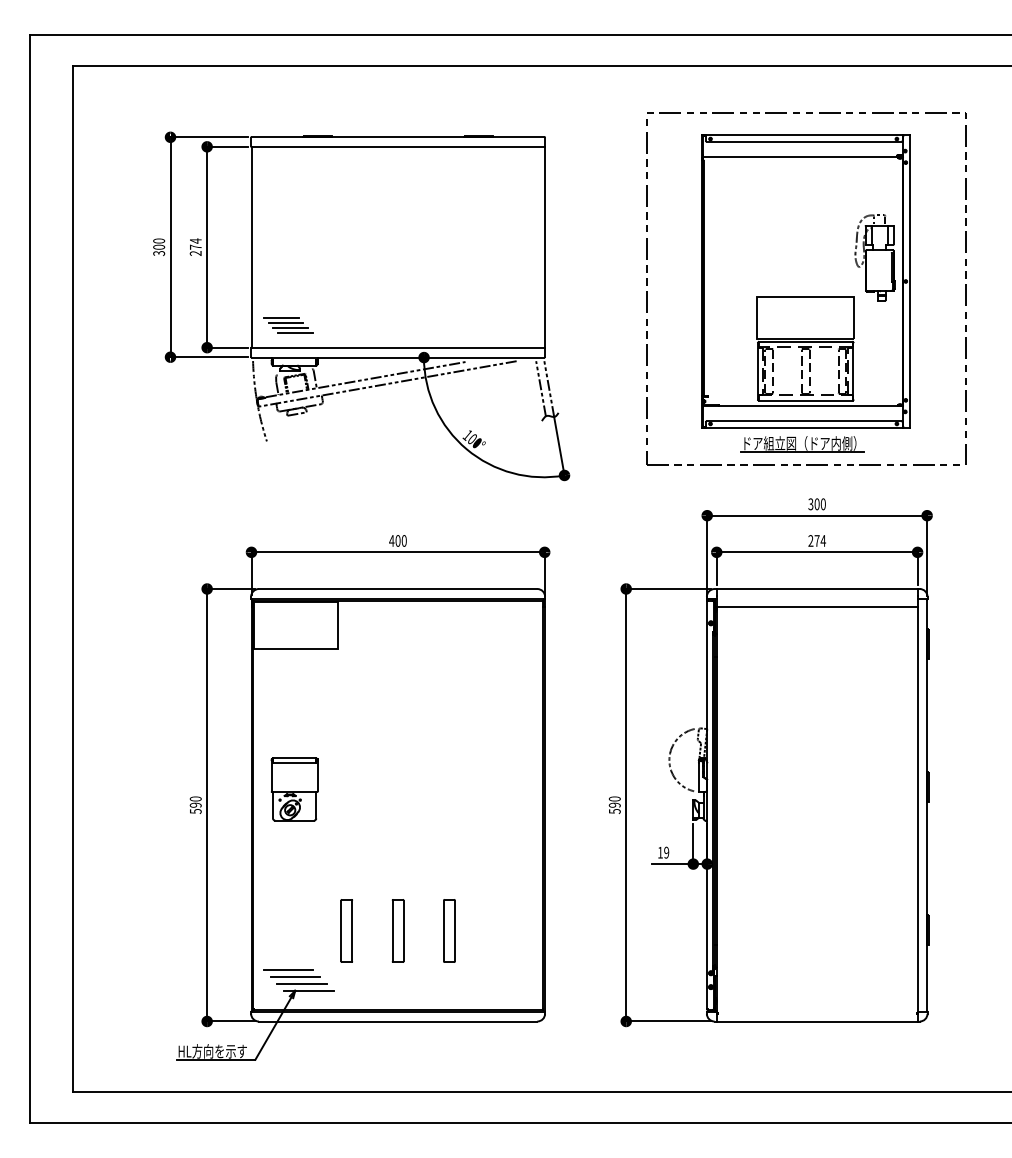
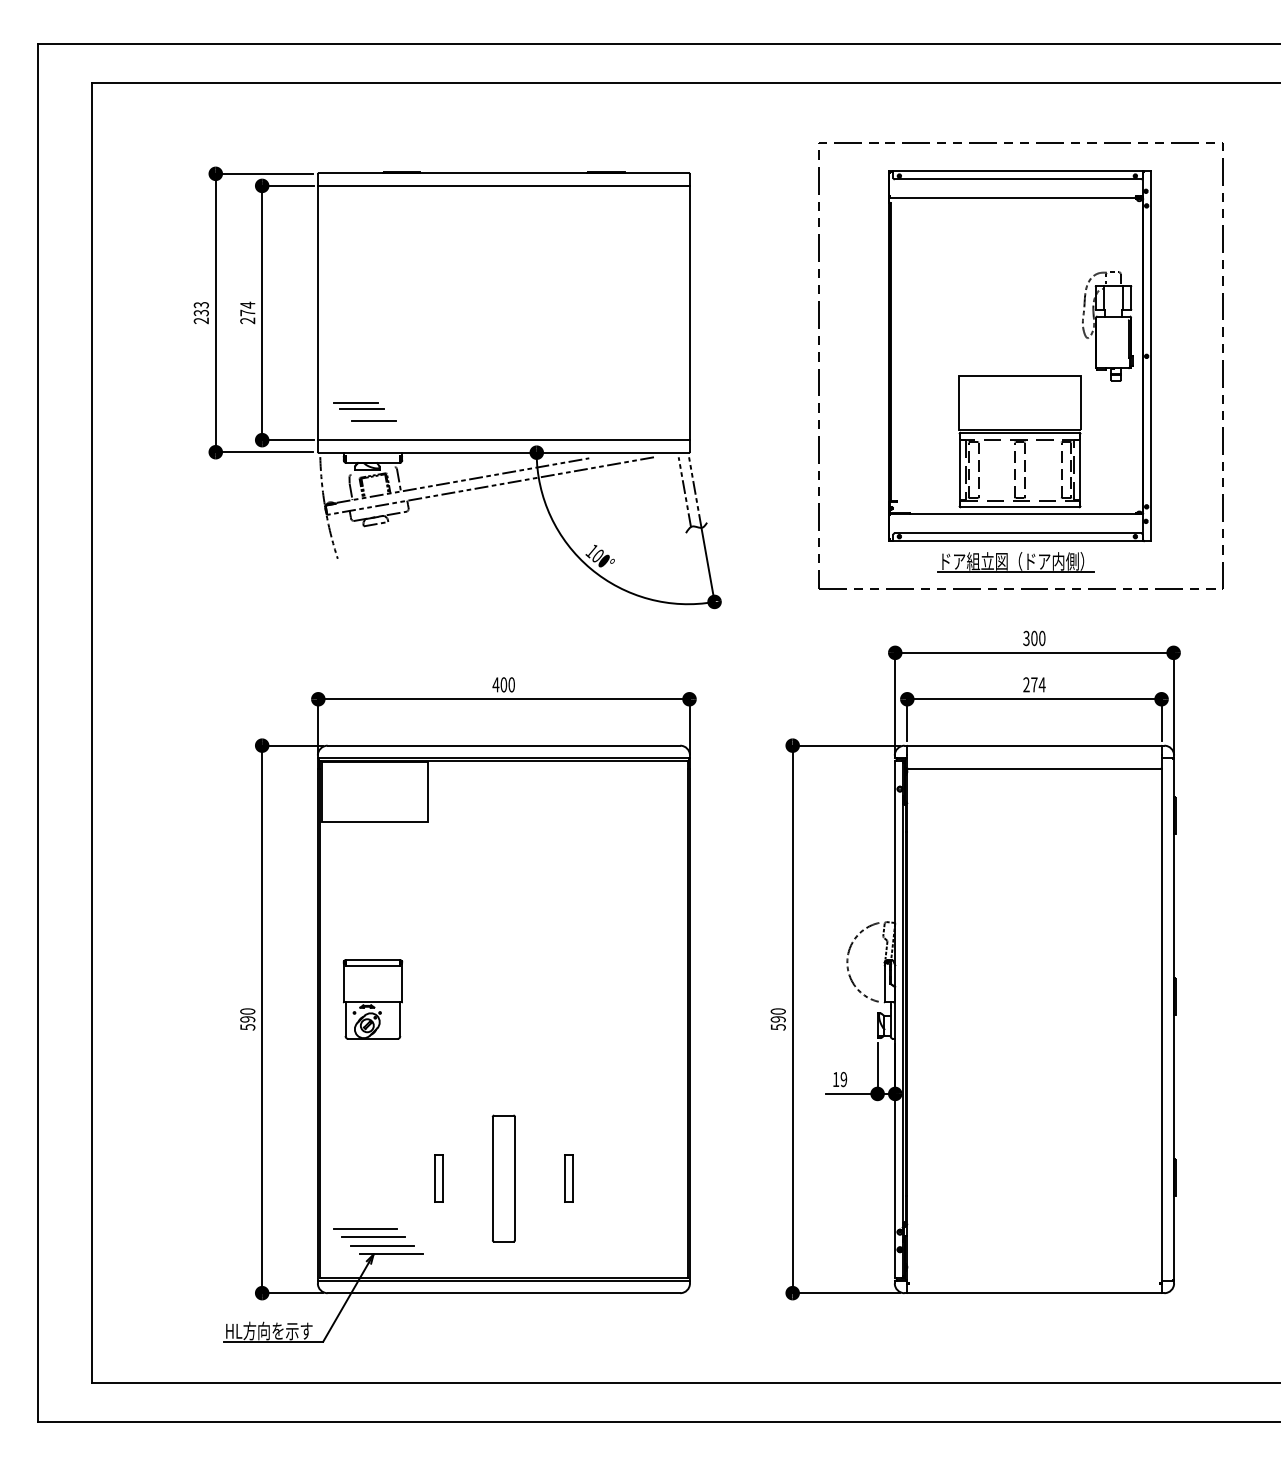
text: (159, 247) -> (201, 313), 300 -> 233
line: (291, 328) -> (368, 415), removed
part: (346, 930) -> (438, 1178), size x0.6
part: (397, 930) -> (503, 1178), size x1.6
part: (449, 930) -> (568, 1178), size x0.6

